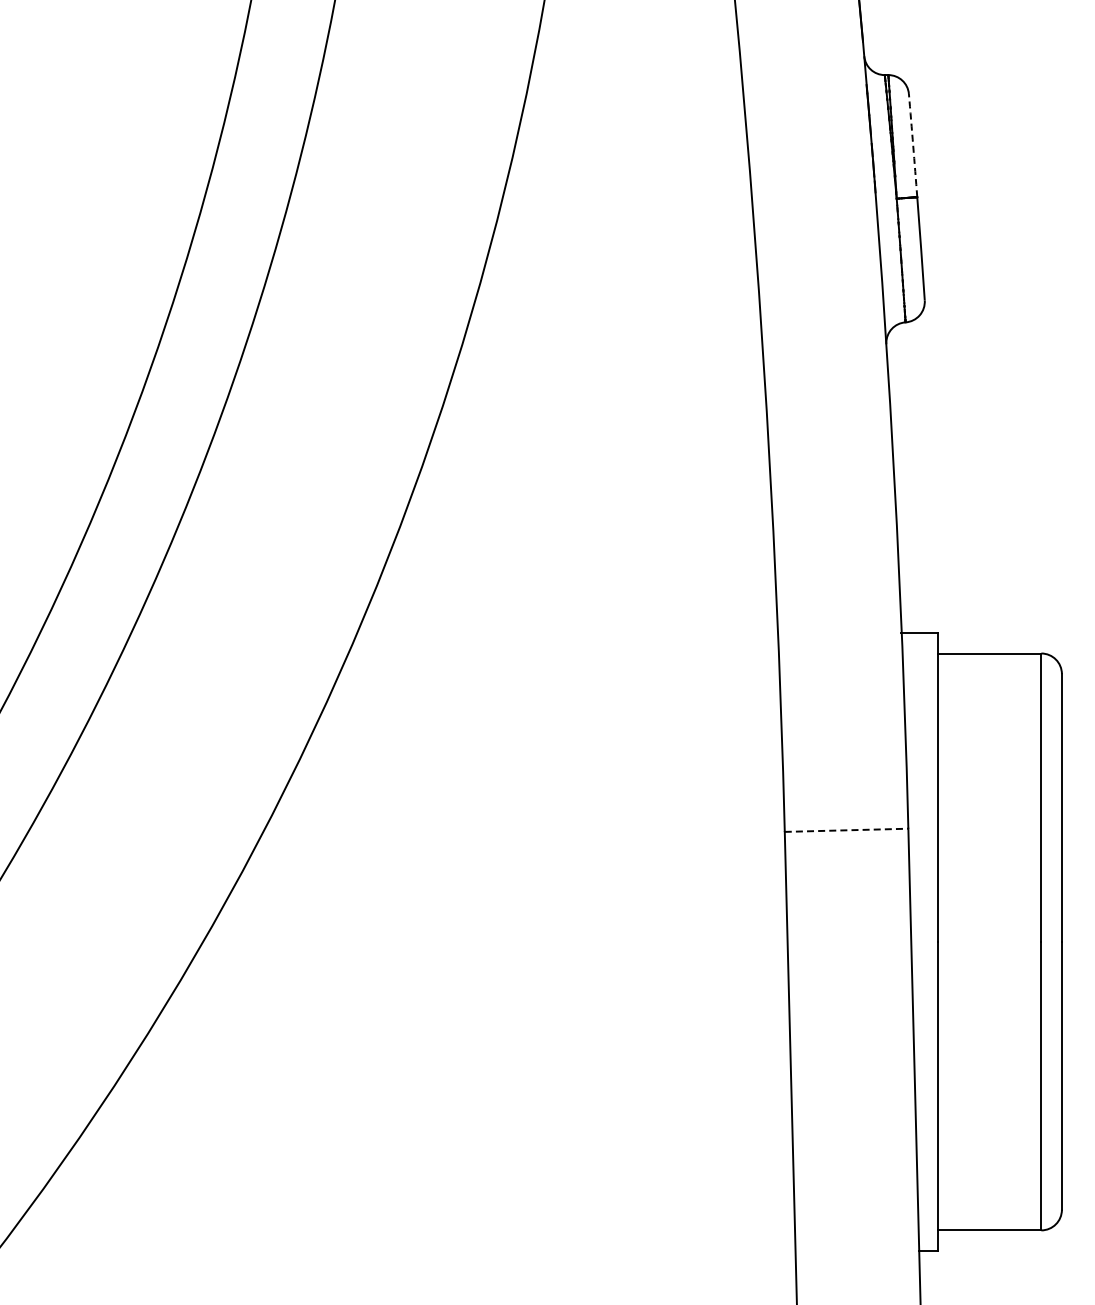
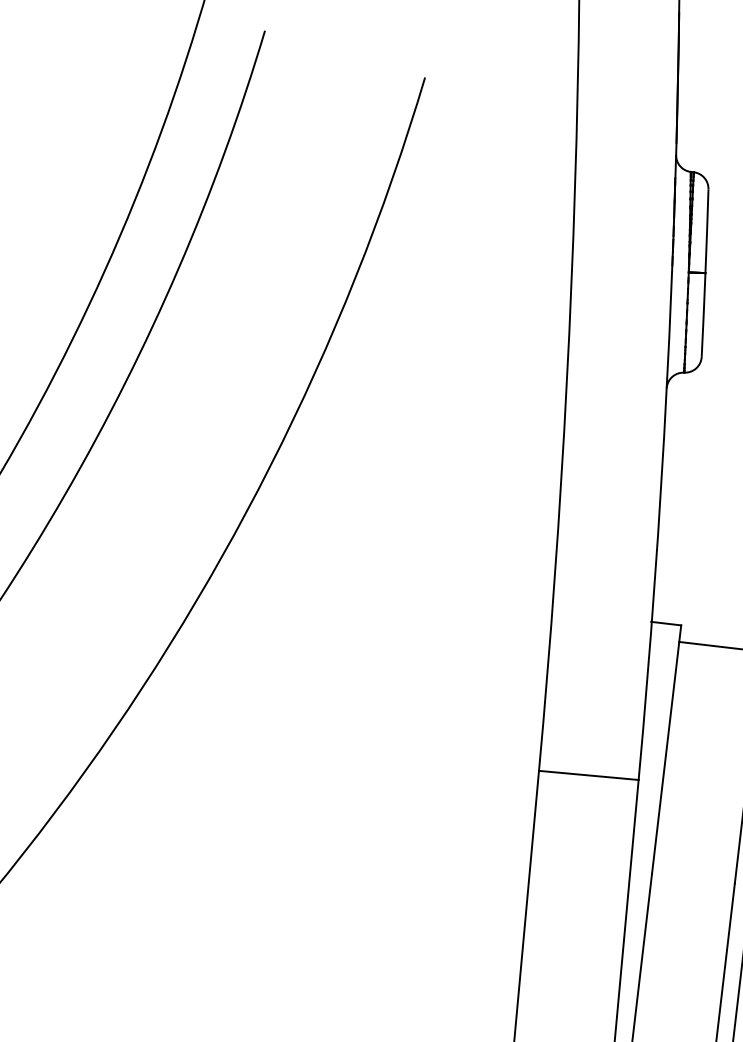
arc: (913, 145) -> (707, 231), dashed -> solid
line: (846, 830) -> (588, 775), dashed -> solid

